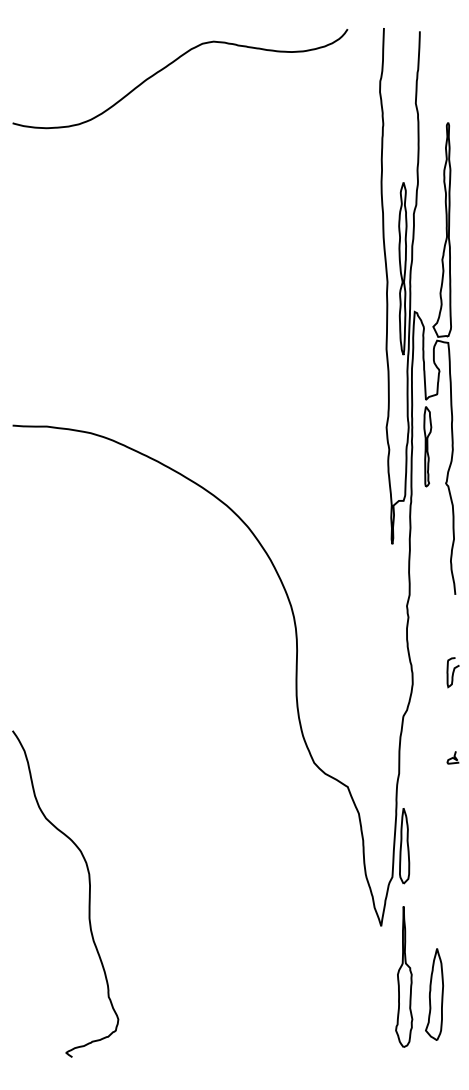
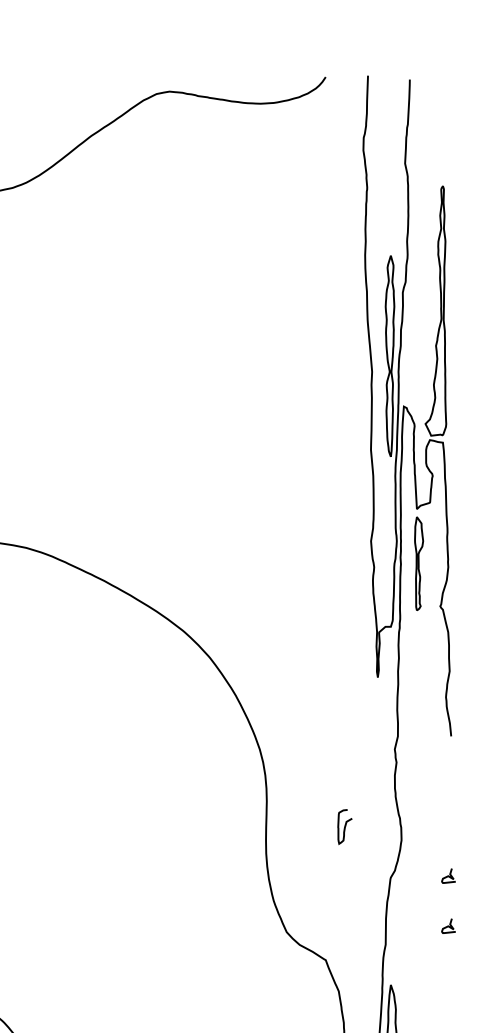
curve: (452, 672) -> (344, 826), moved
curve: (452, 714) -> (447, 875), added

